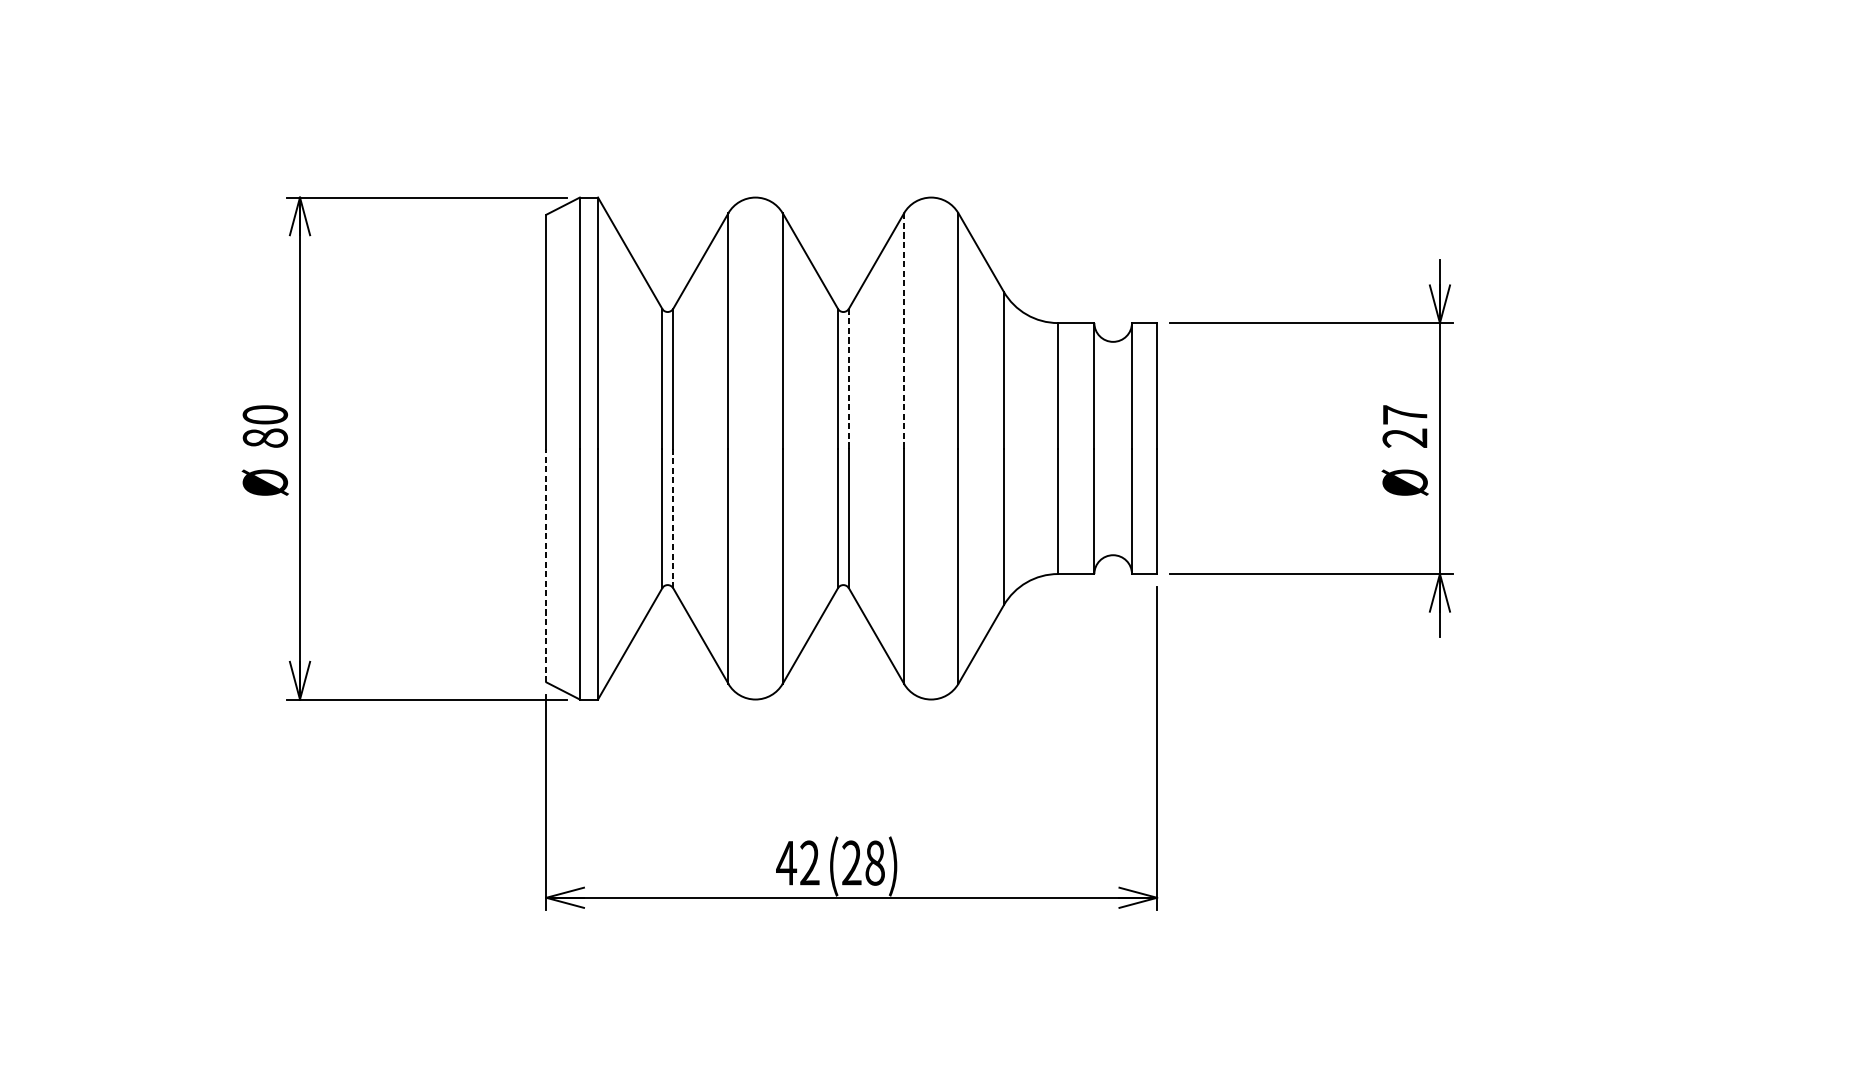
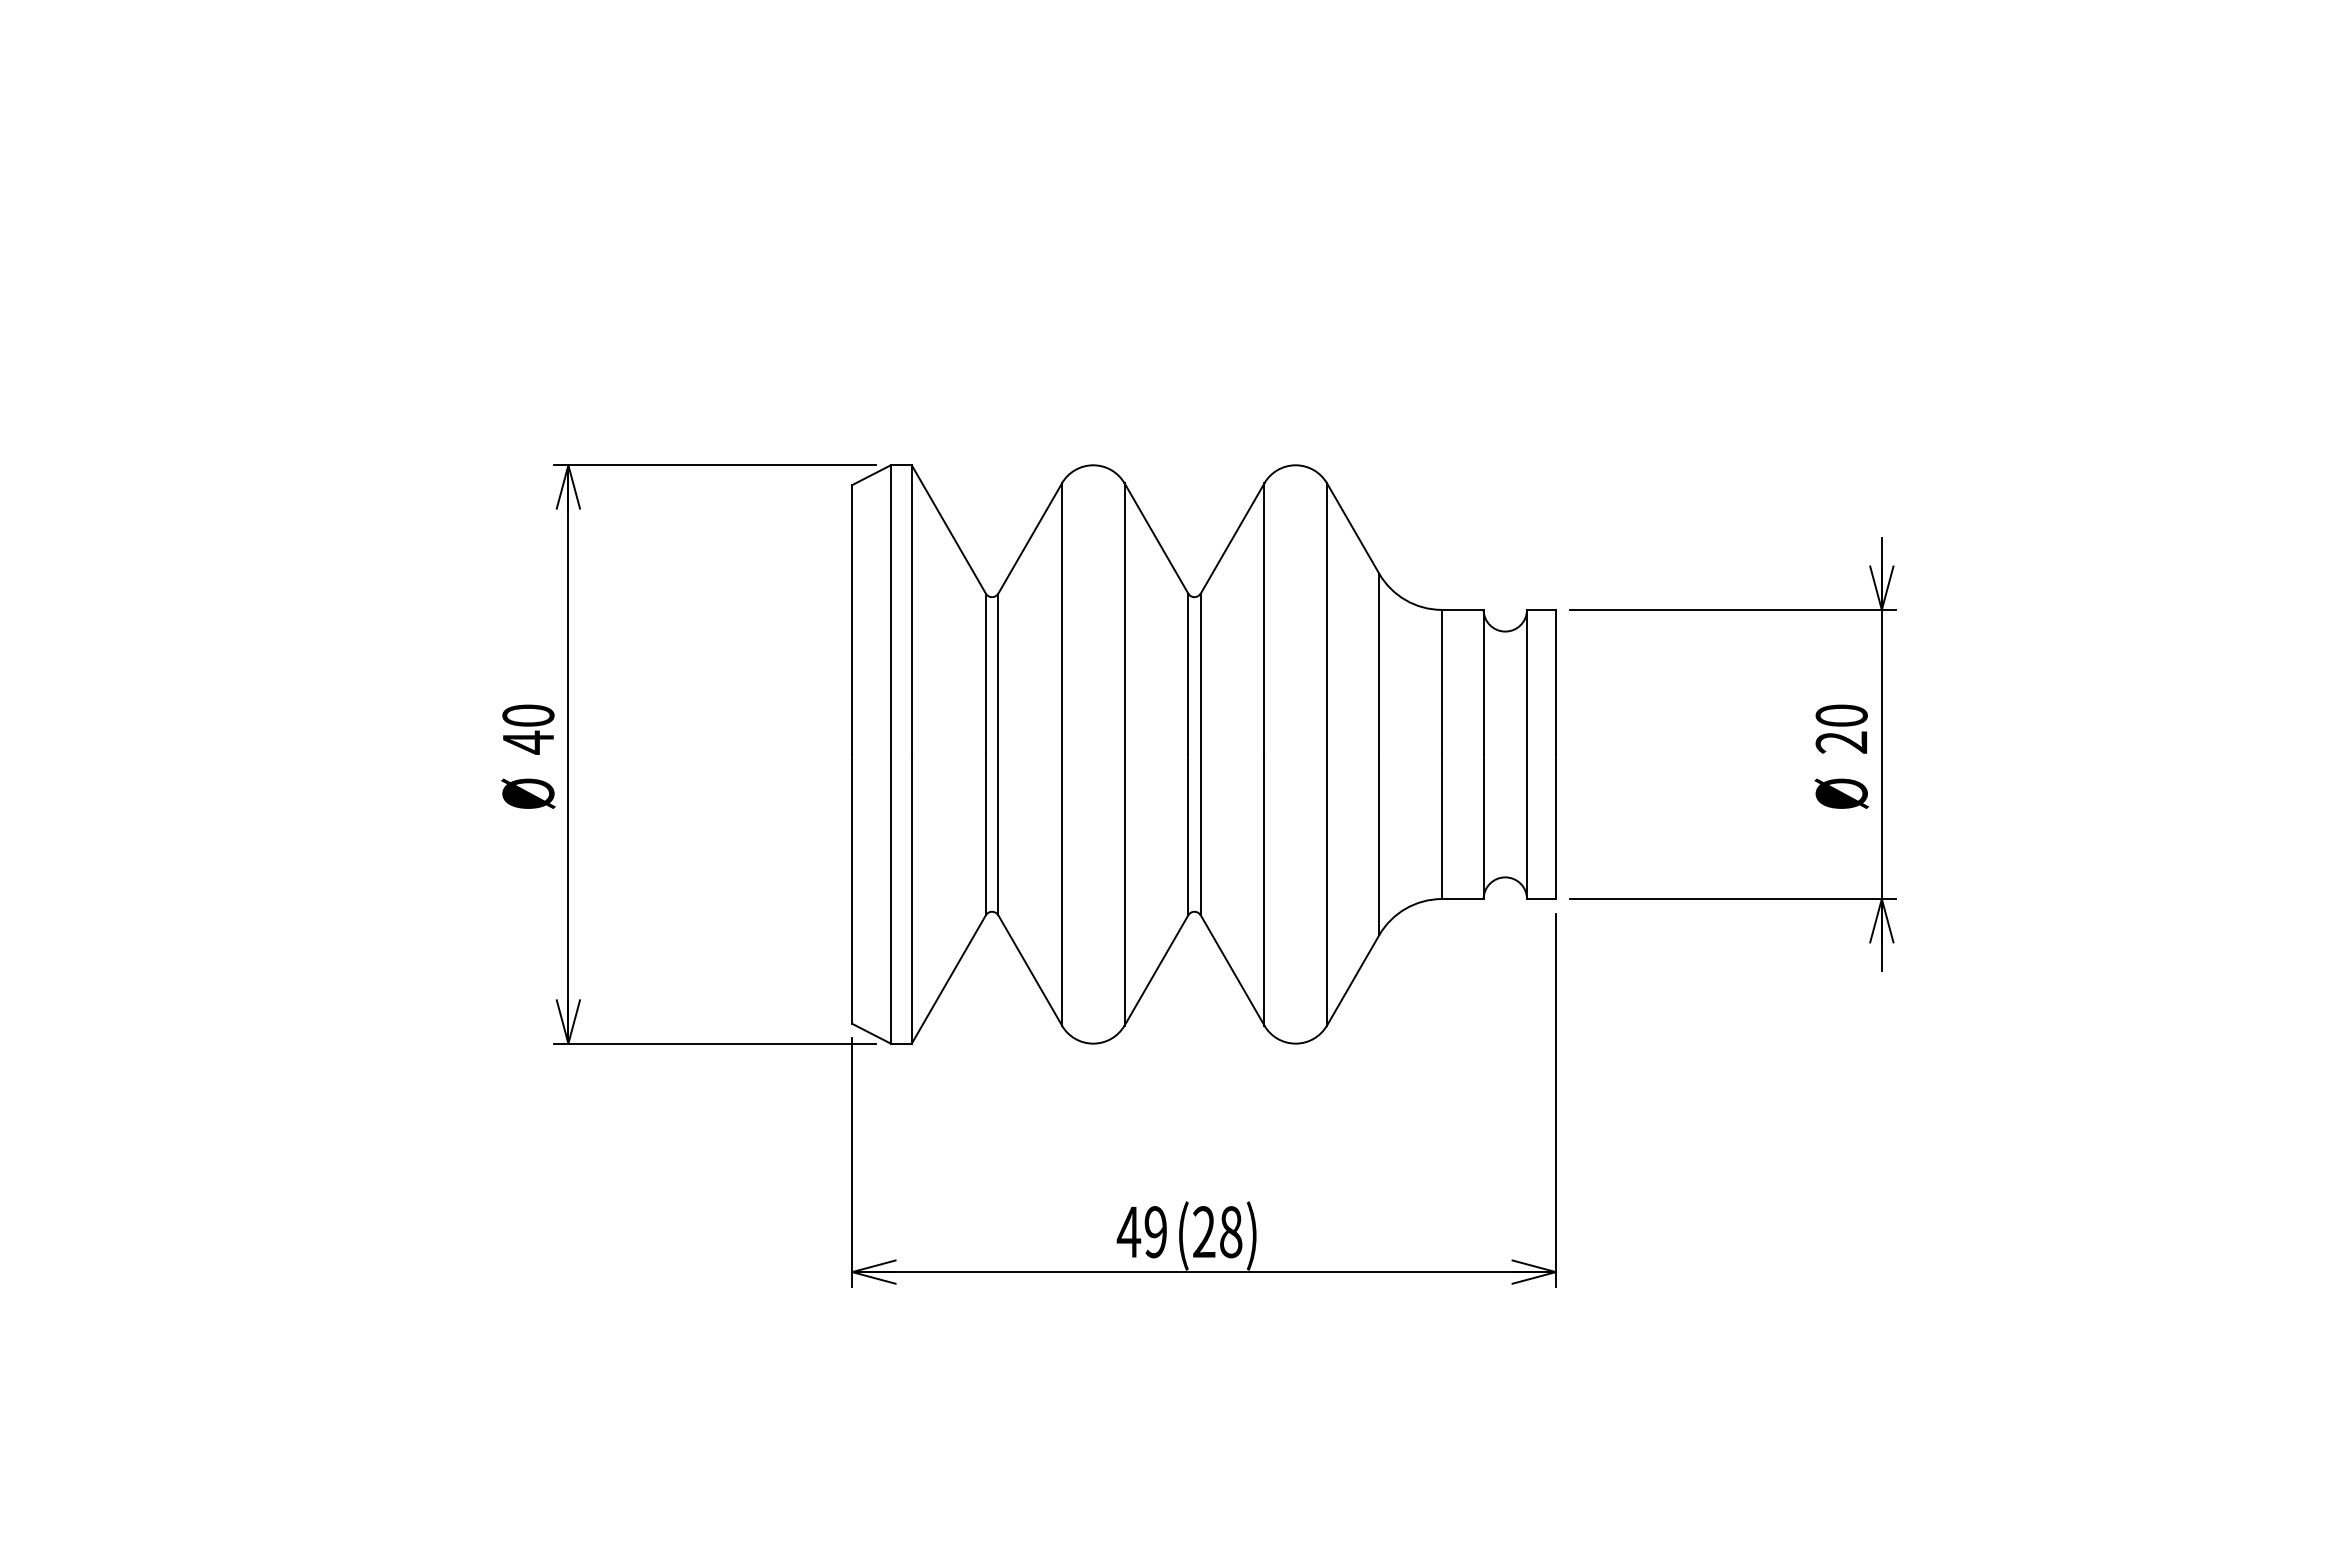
line: (904, 330) -> (1264, 618), dashed -> solid
line: (848, 378) -> (1200, 673), dashed -> solid
text: (1404, 414) -> (1841, 715), 27 -> 20
text: (265, 438) -> (528, 742), 80 -> 40
line: (673, 518) -> (998, 834), dashed -> solid
line: (546, 565) -> (852, 889), dashed -> solid
text: (809, 863) -> (1155, 1232), 42 -> 49

